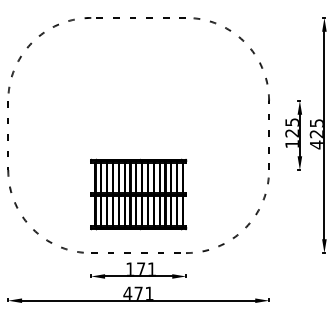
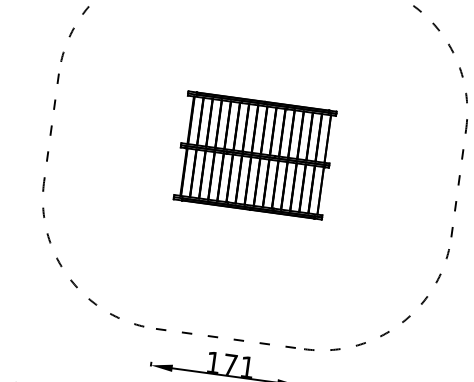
part: (138, 194) -> (254, 155), moved

